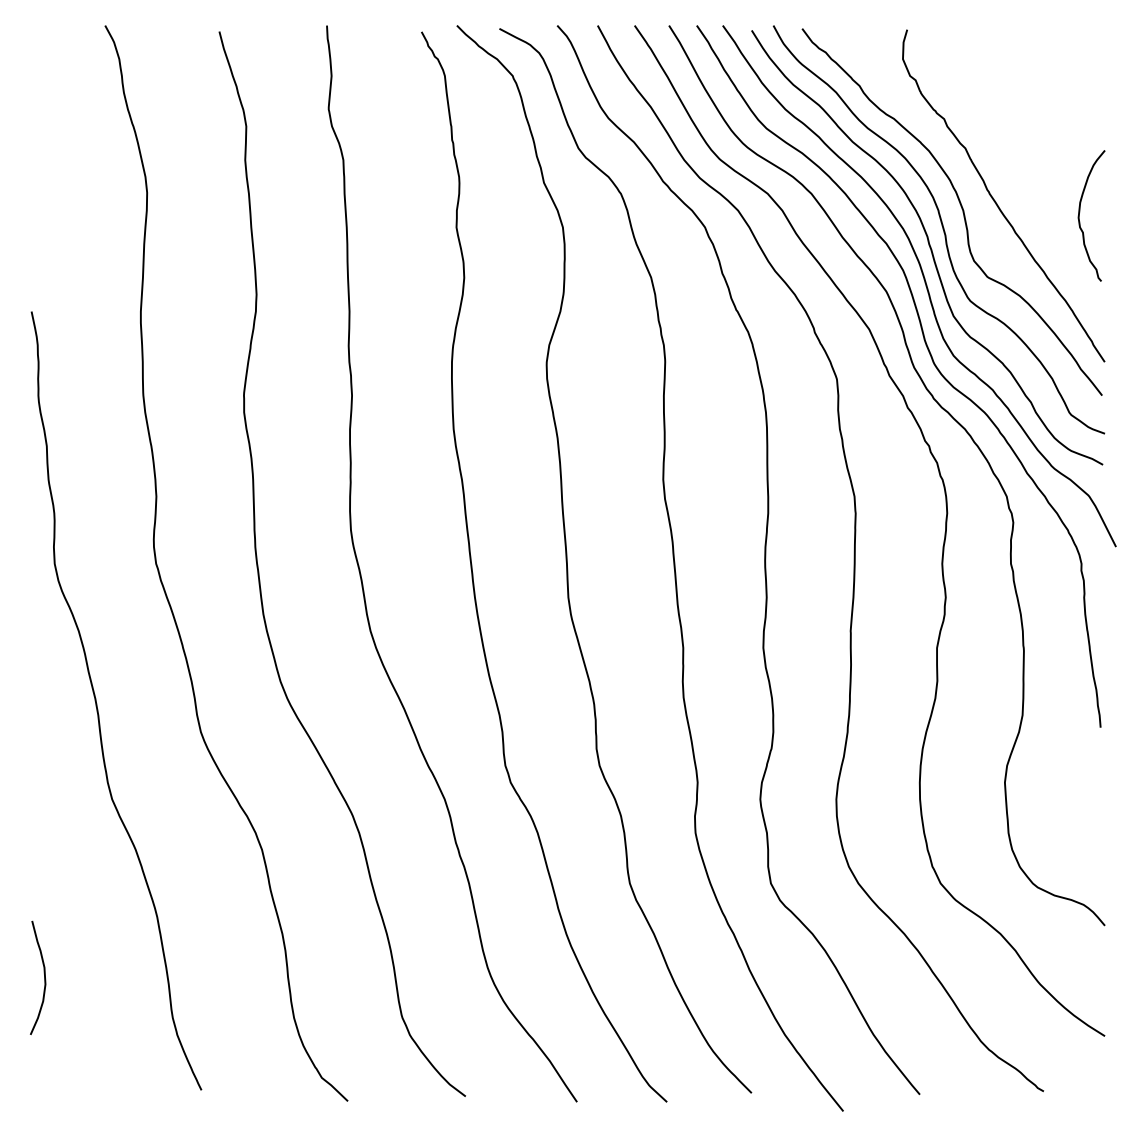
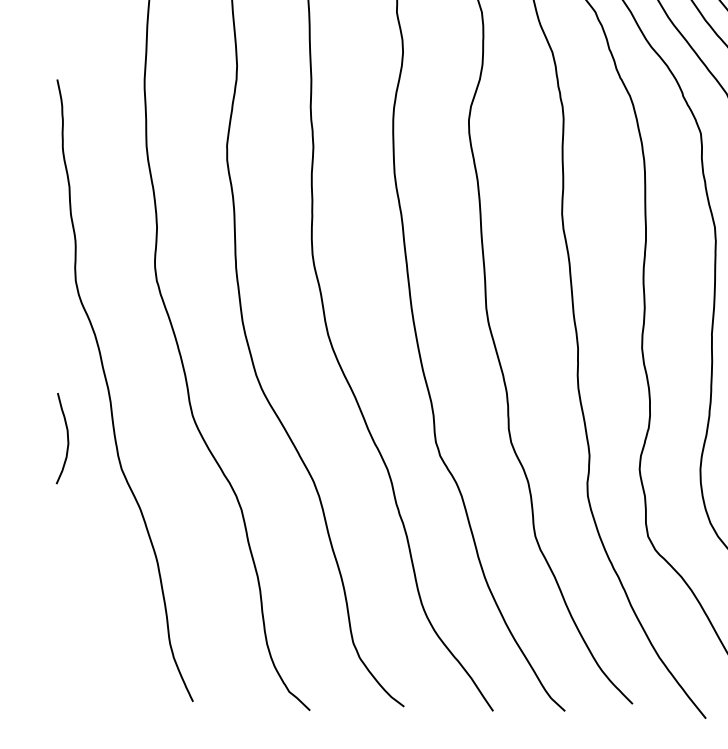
curve: (44, 977) -> (67, 438), moved

